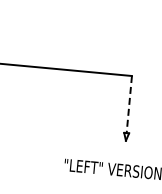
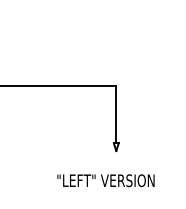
line: (129, 104) -> (116, 114), dashed -> solid

